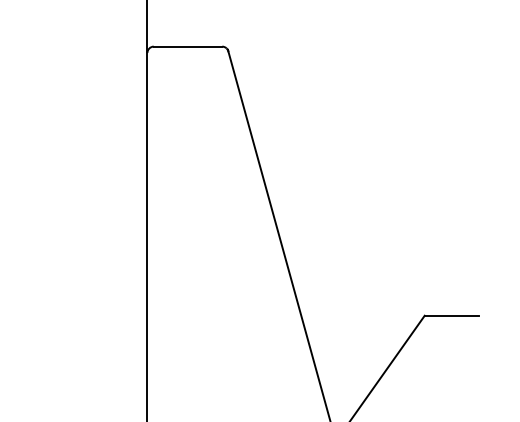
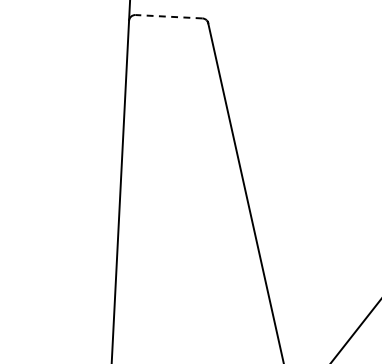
line: (187, 46) -> (168, 16), solid -> dashed

